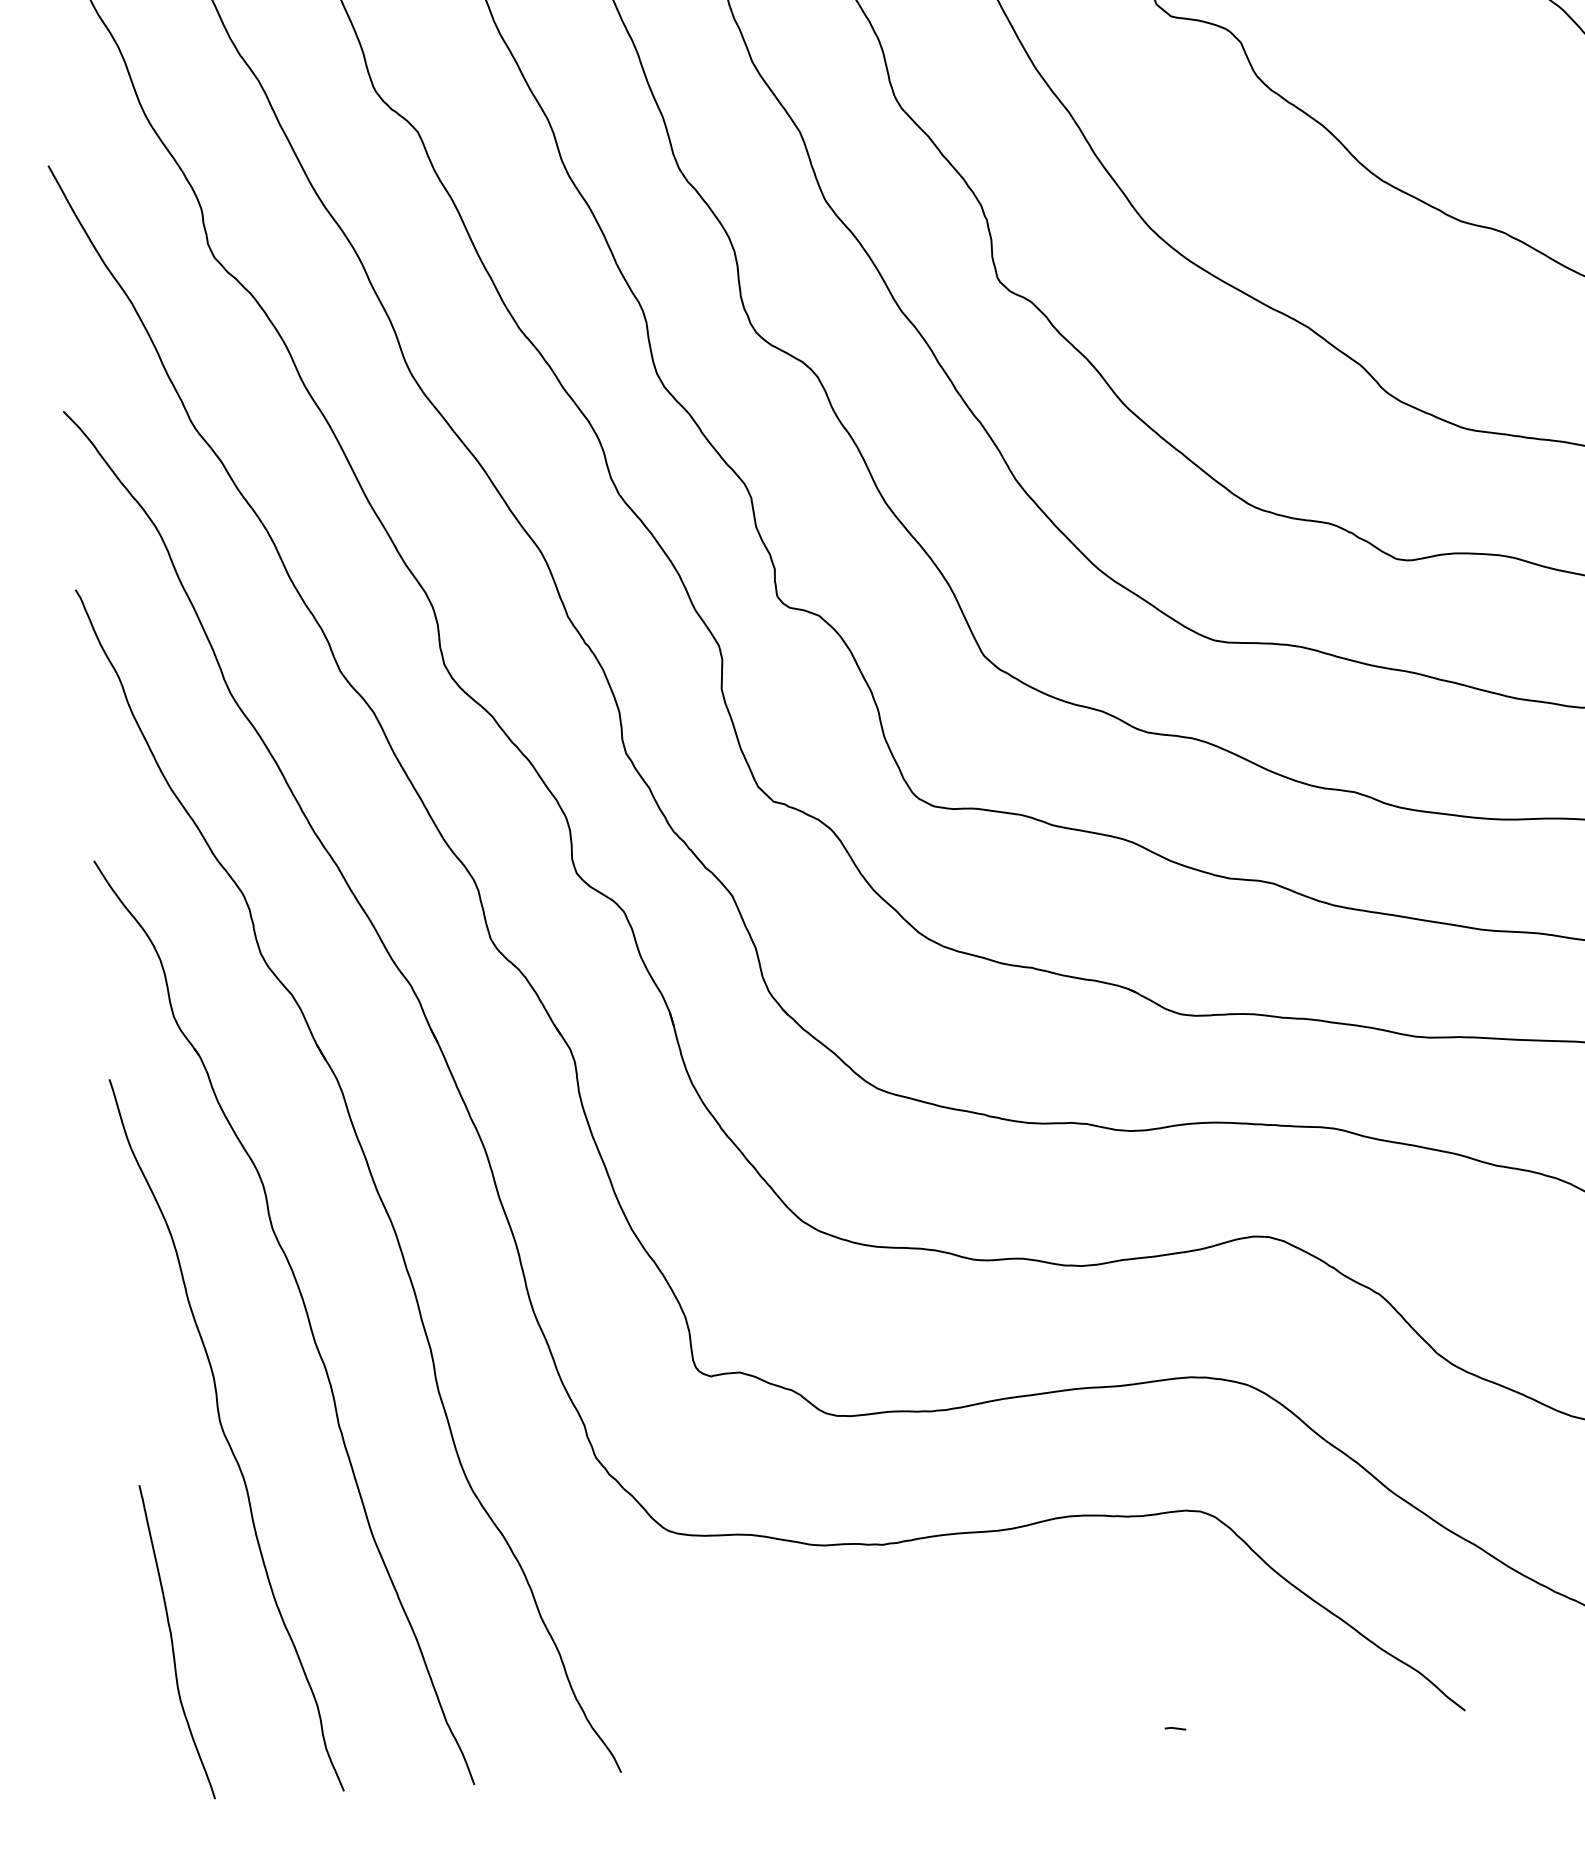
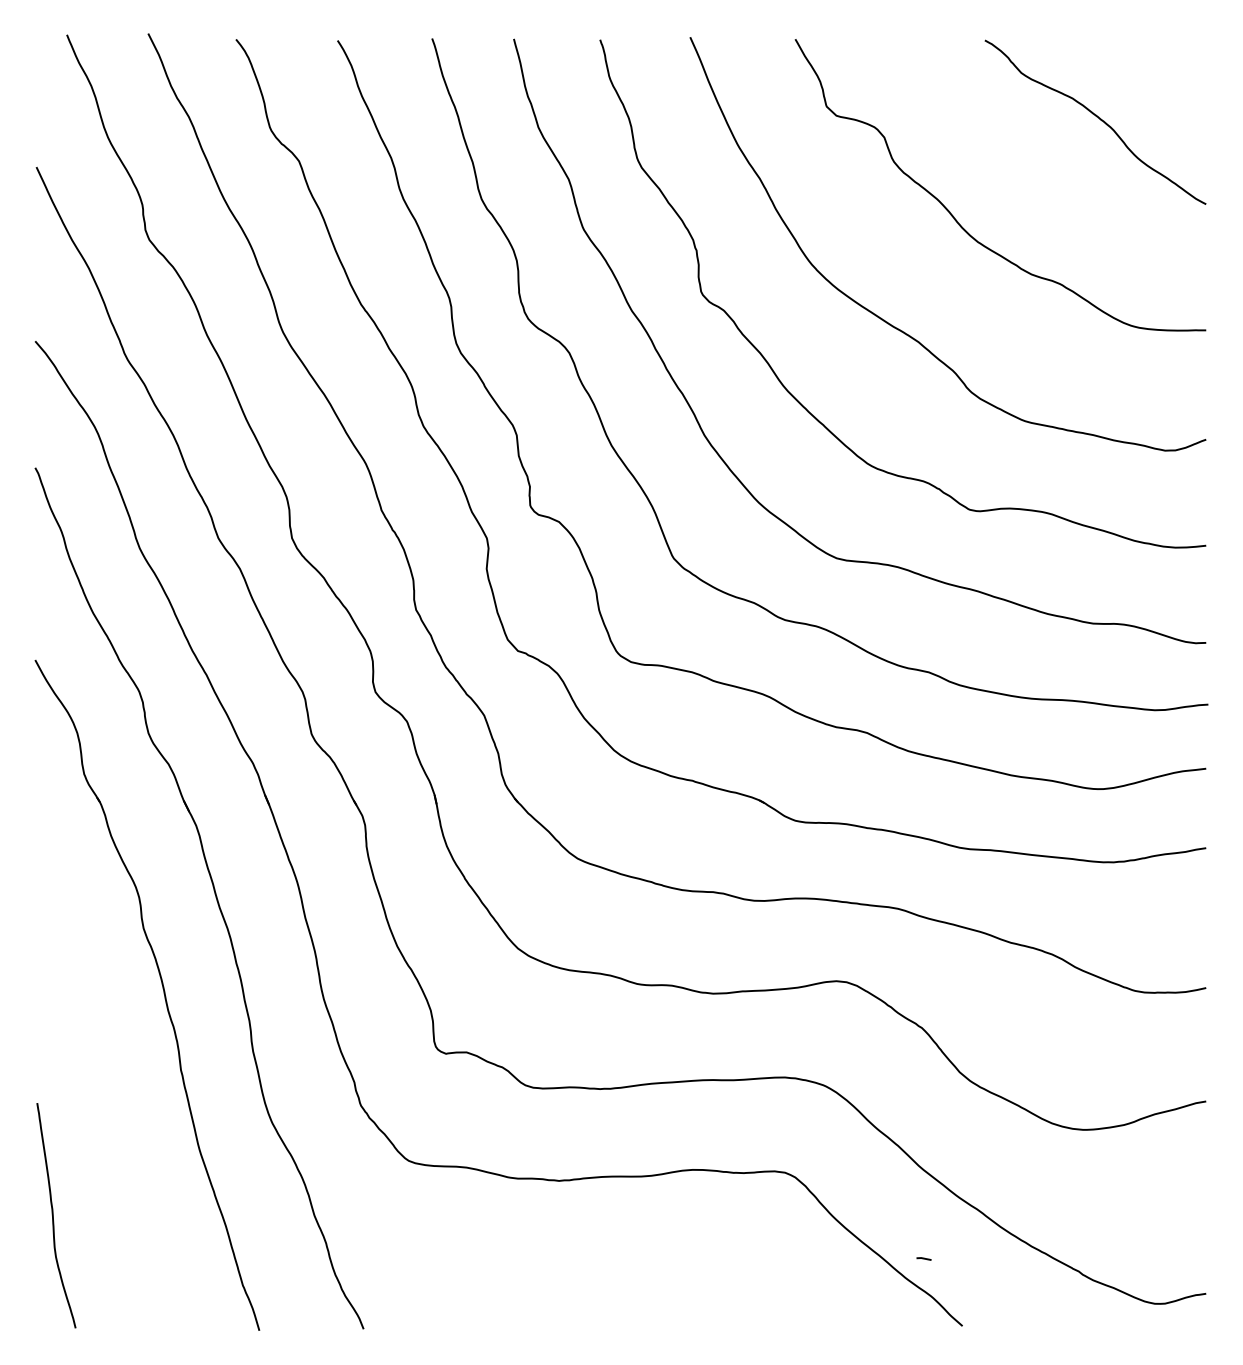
curve: (225, 1436) -> (100, 1072), removed
line: (1174, 1728) -> (923, 1258), moved

